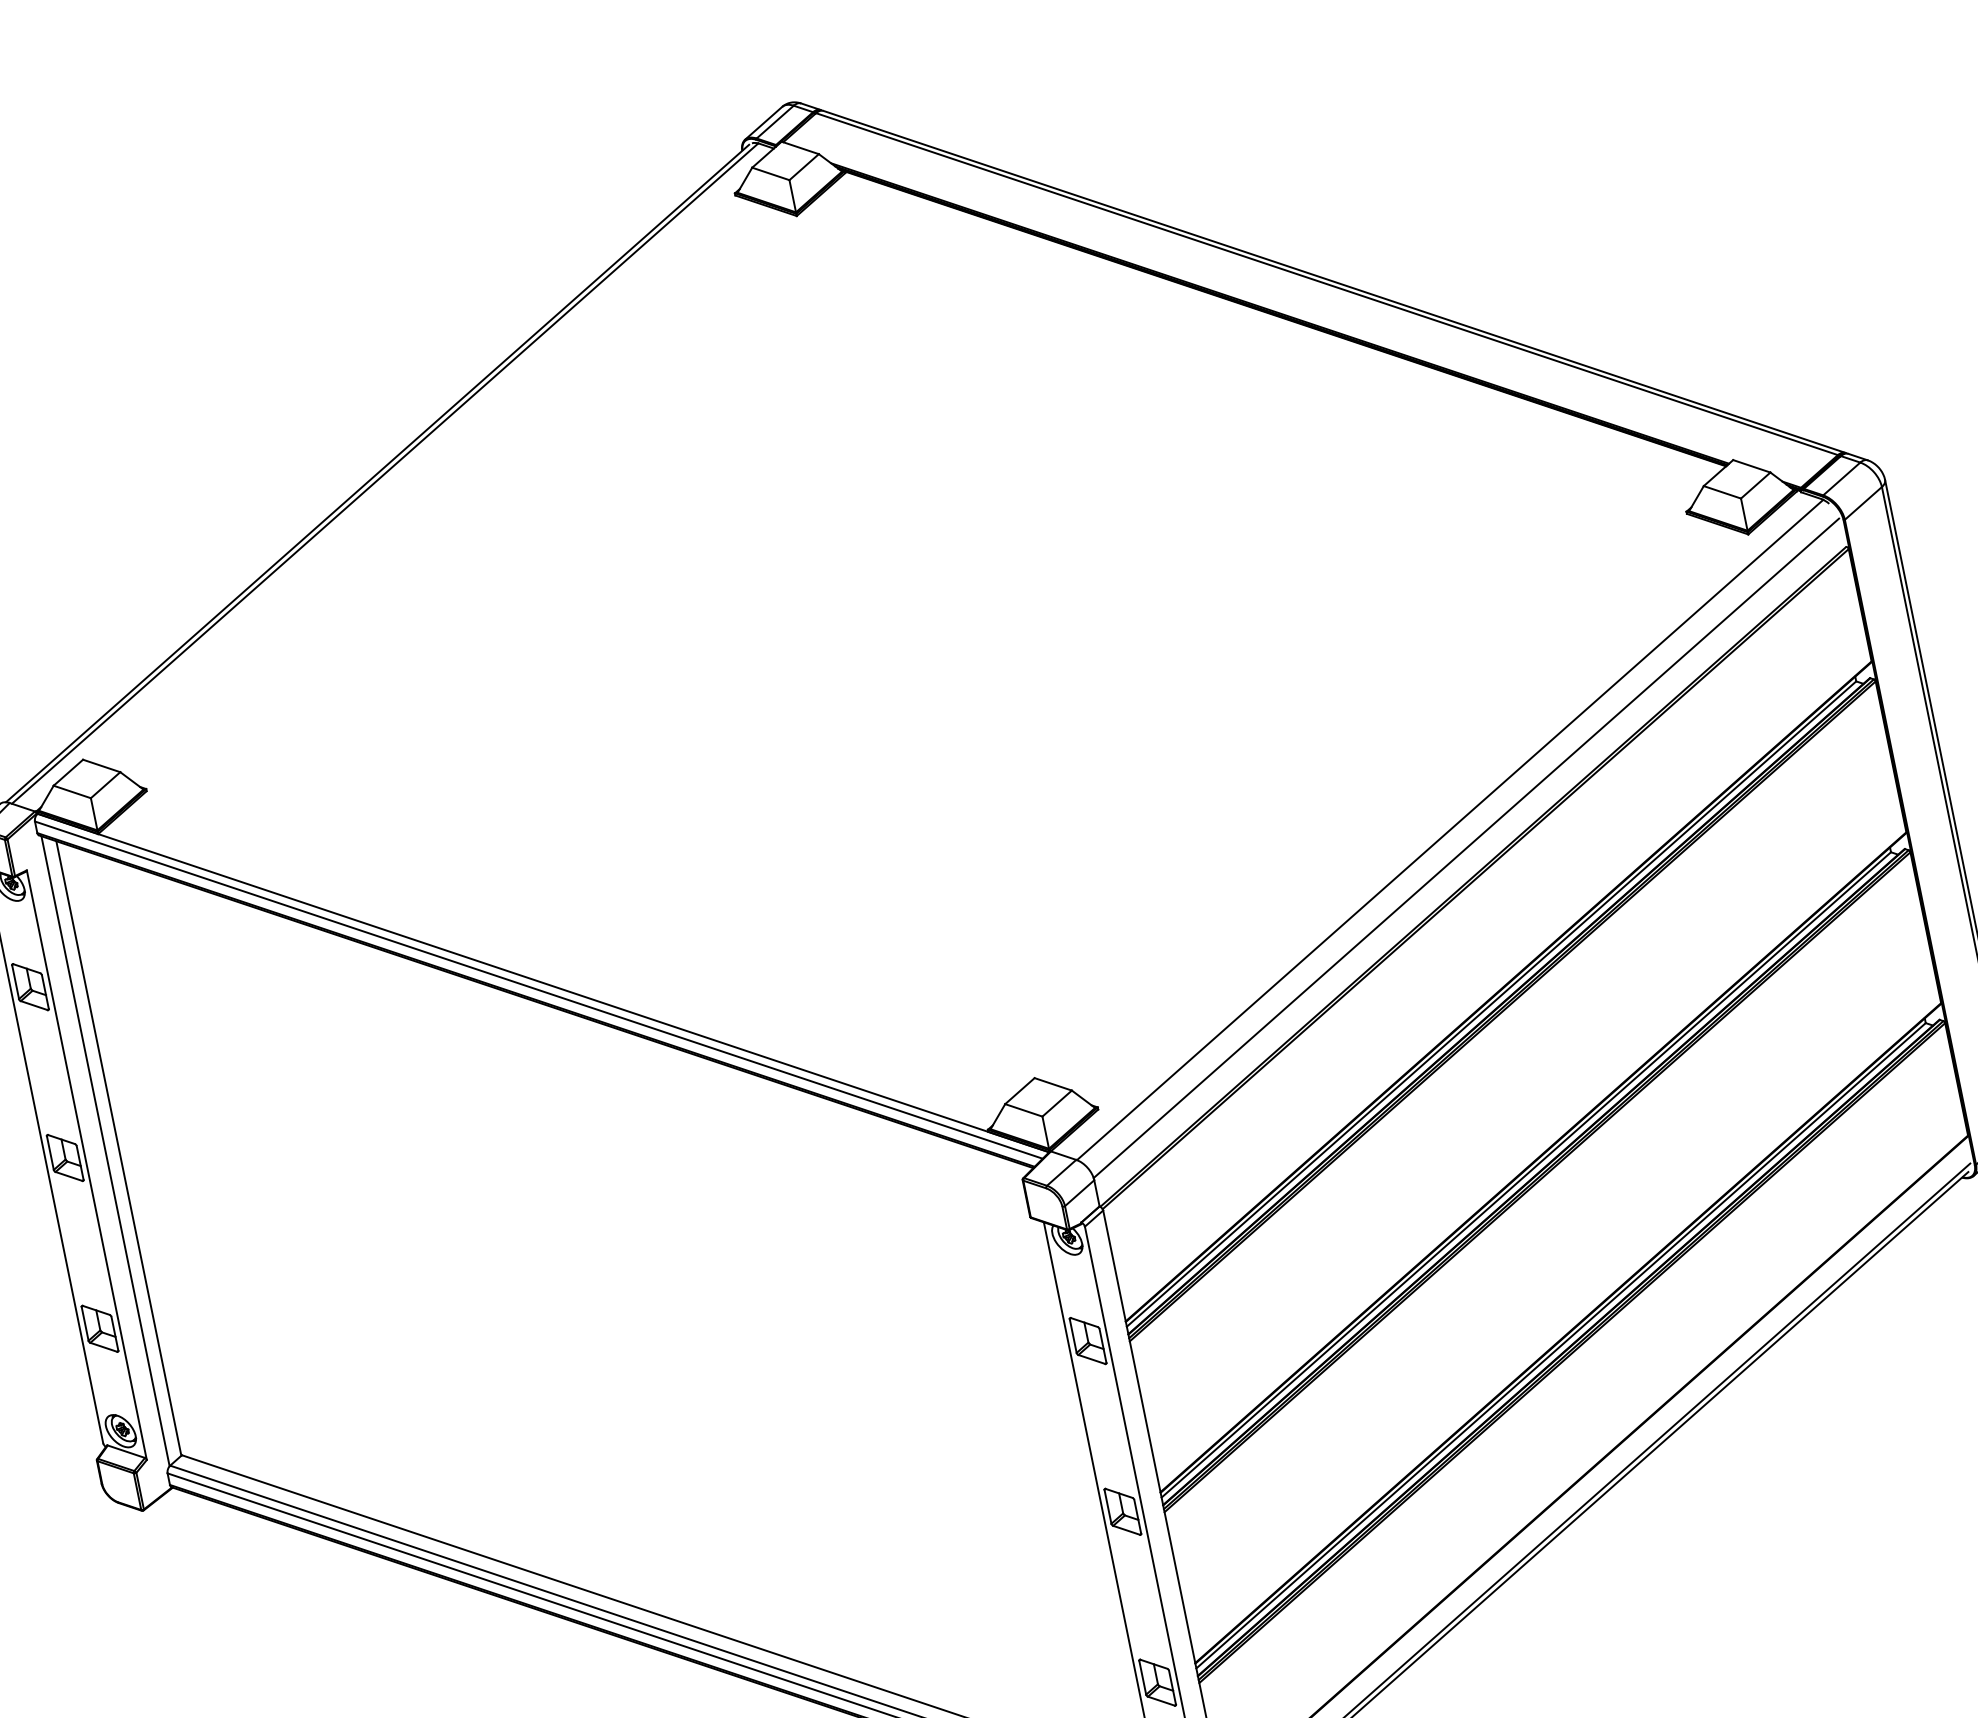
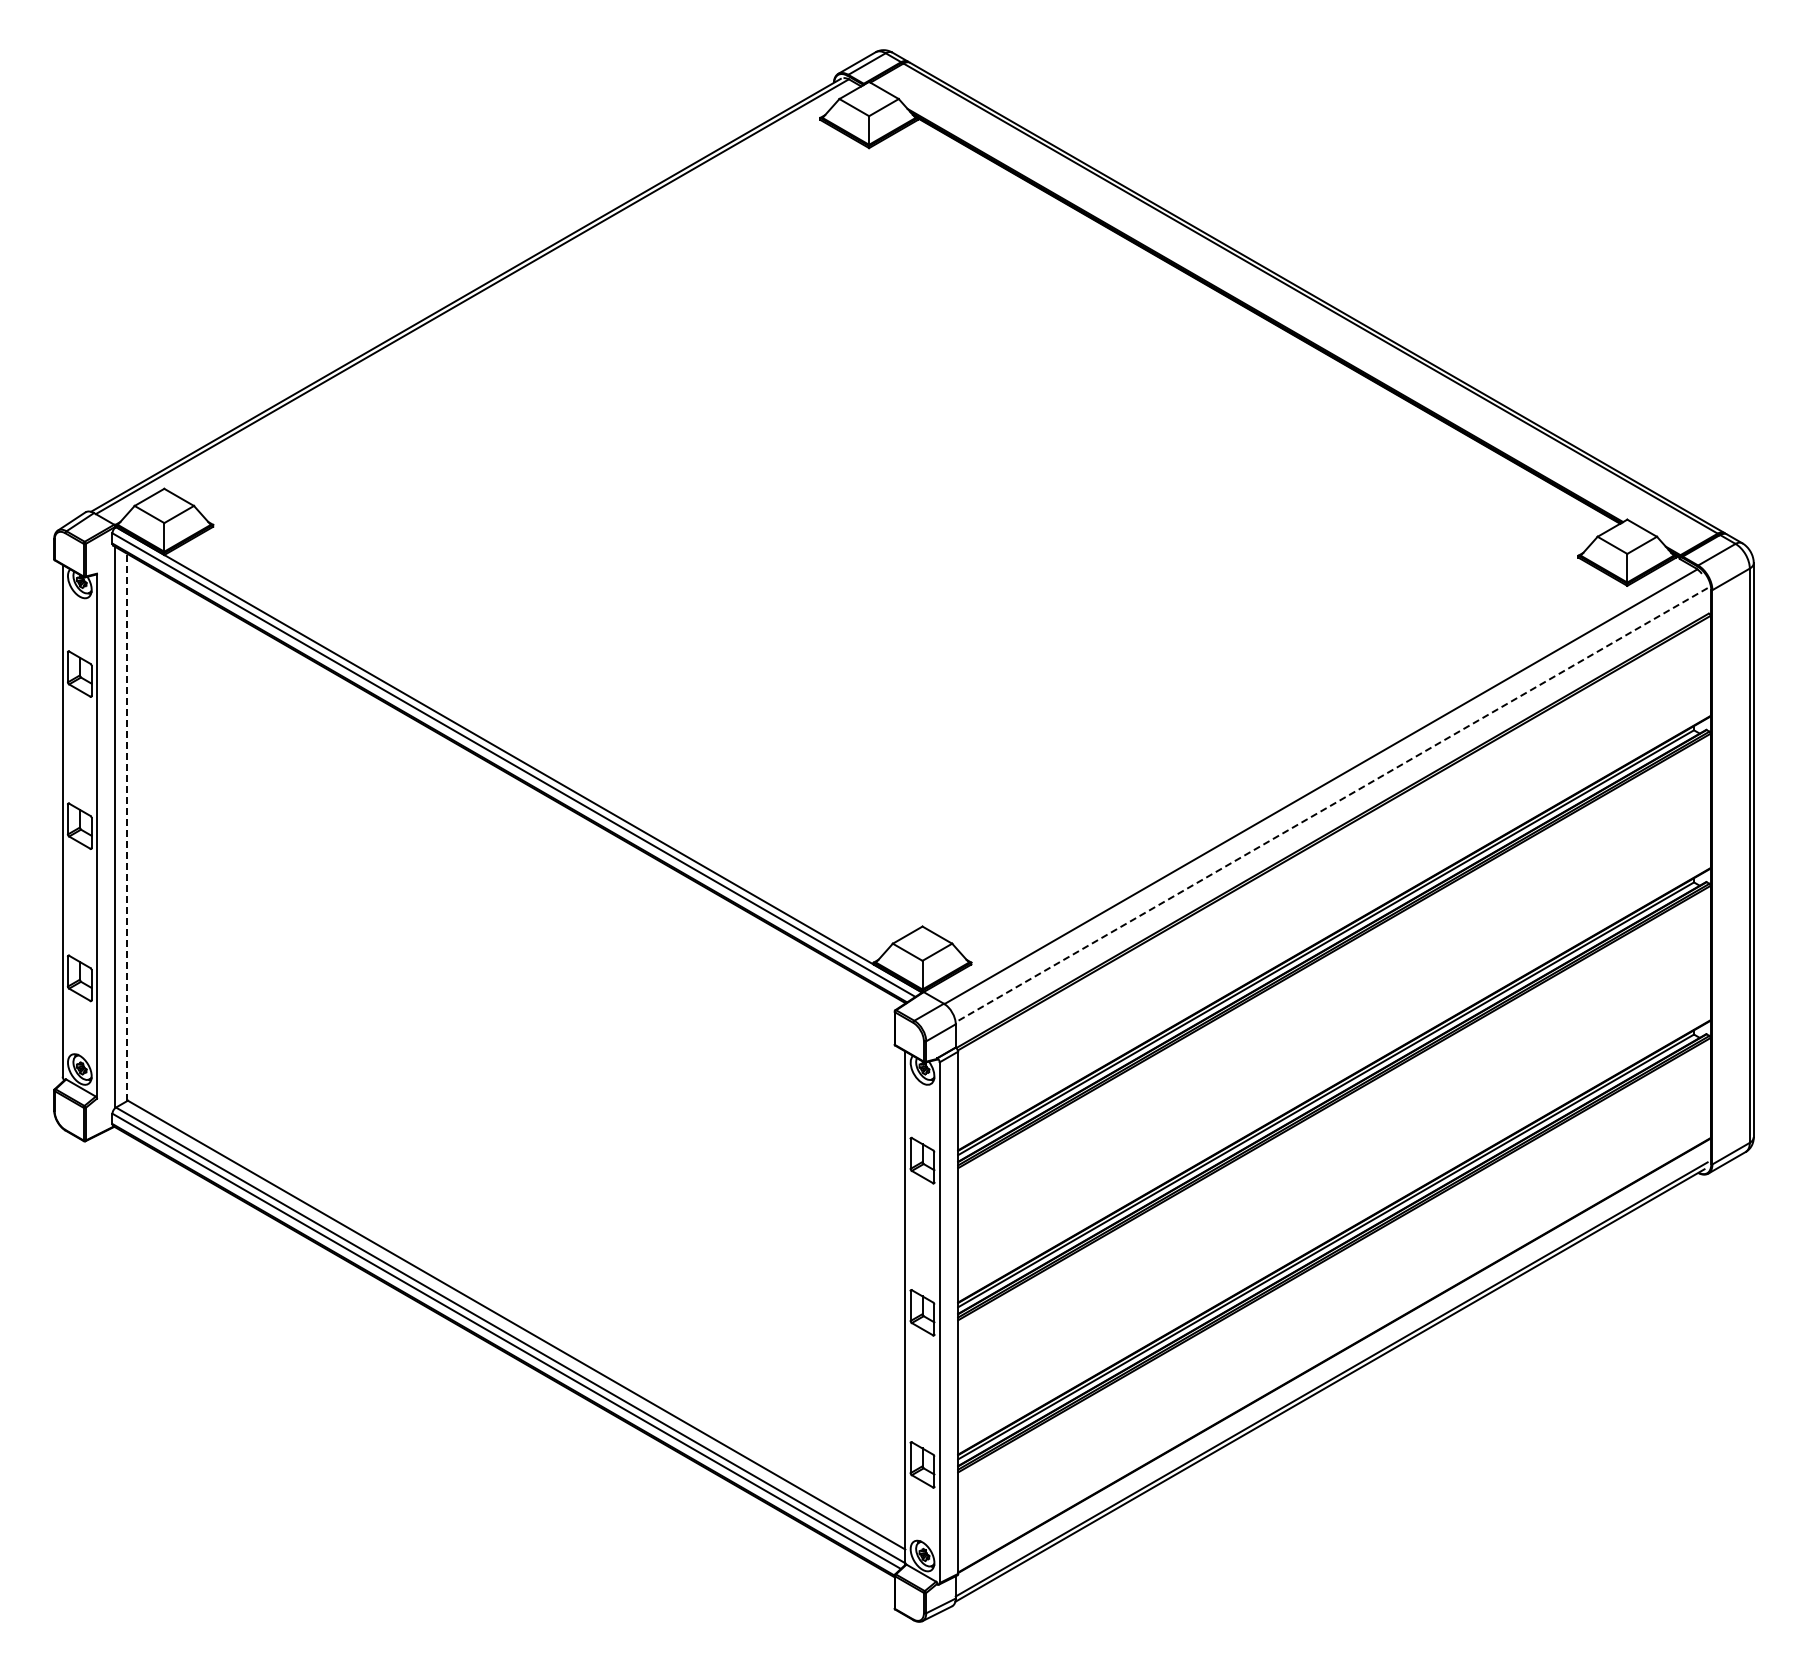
line: (1466, 848) -> (1331, 805), solid -> dashed
line: (119, 1148) -> (127, 827), solid -> dashed

